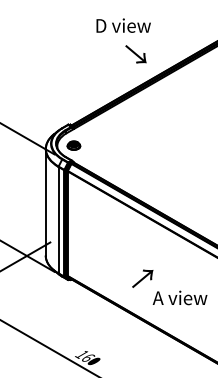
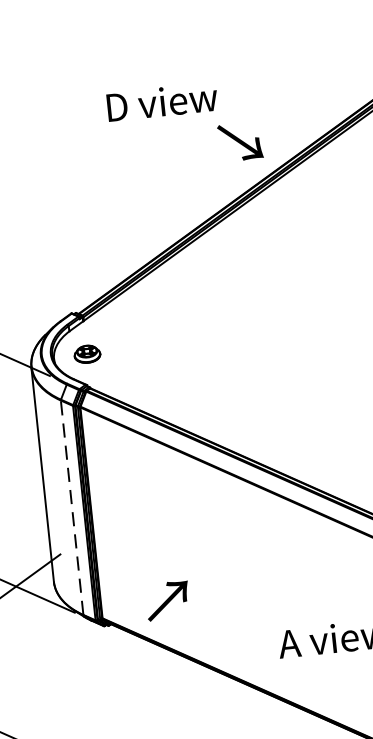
text: (135, 54) -> (239, 142), moved
line: (58, 219) -> (71, 506), solid -> dashed
text: (142, 278) -> (167, 600), moved

